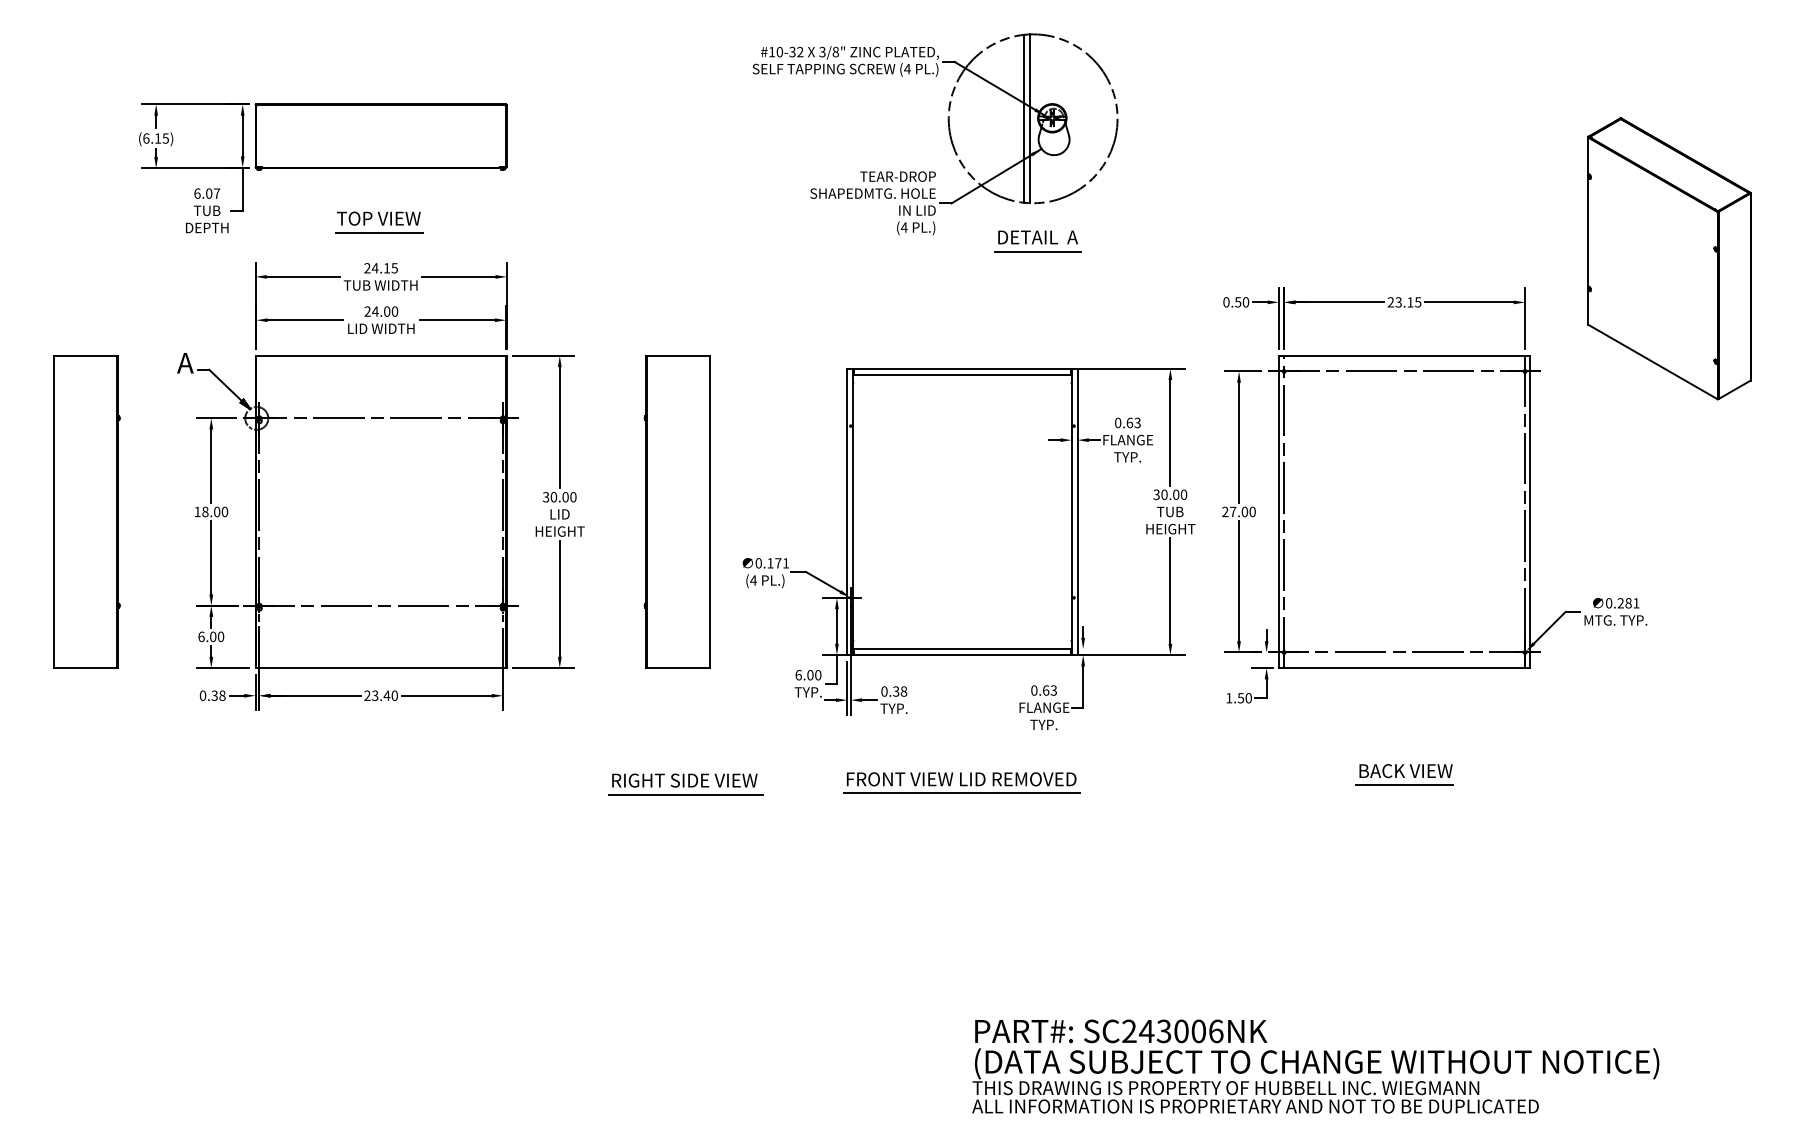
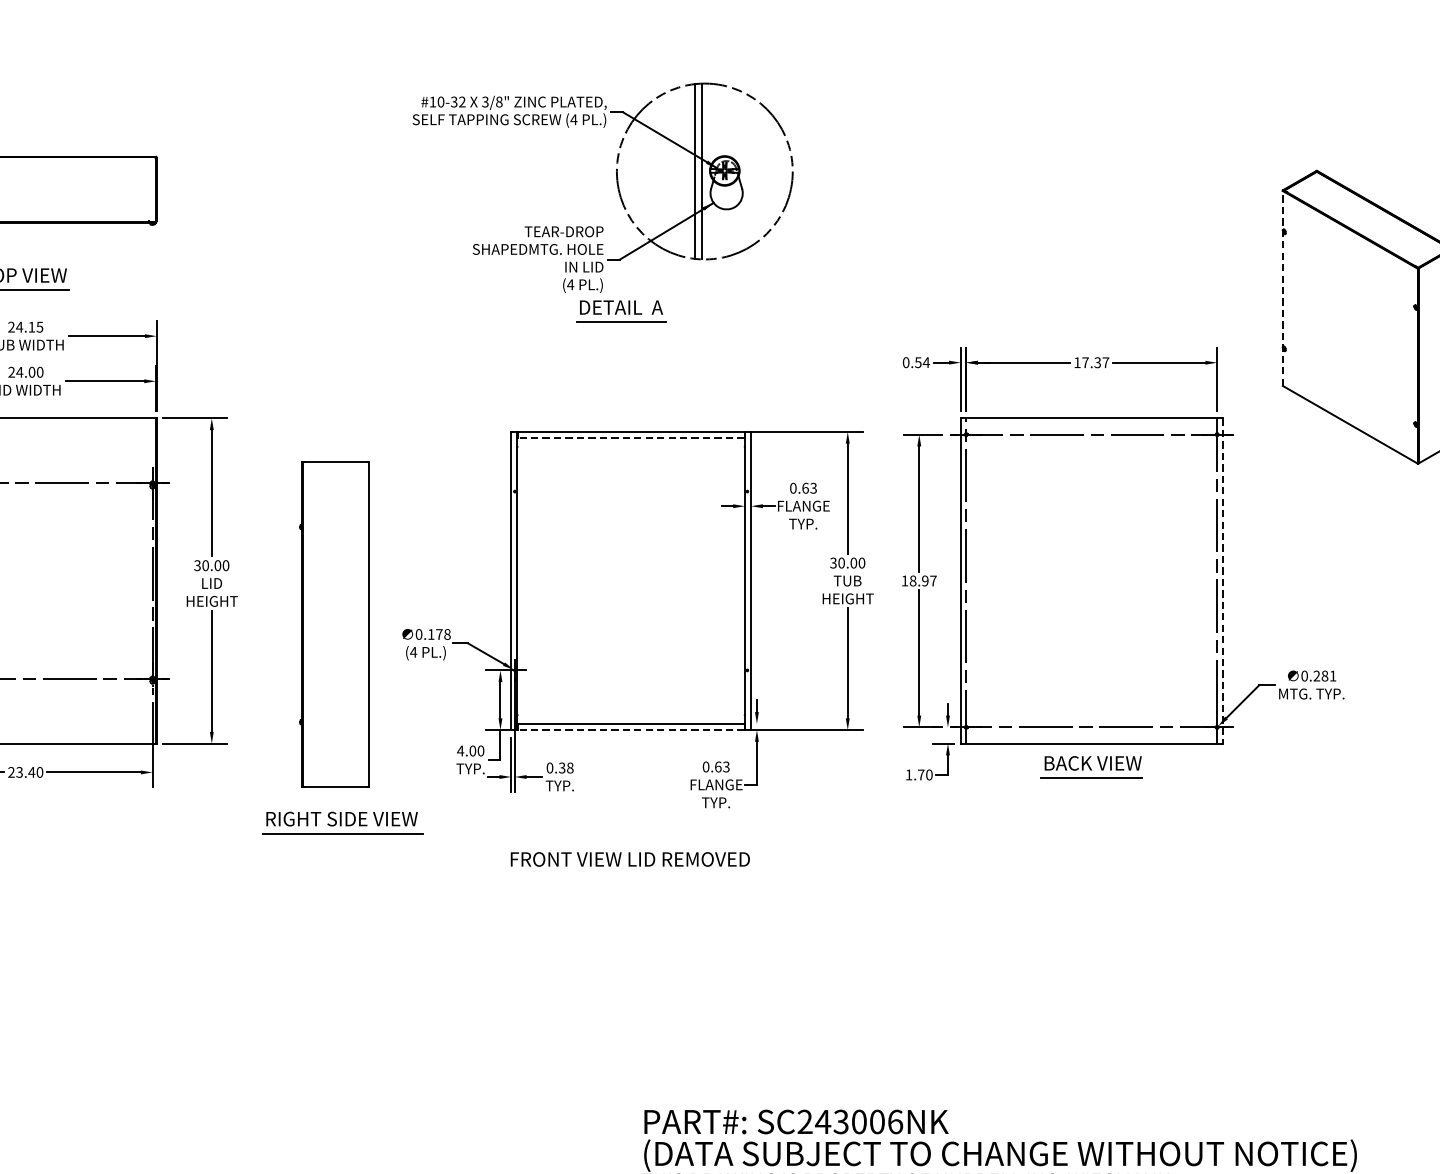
line: (1588, 231) -> (1283, 288), solid -> dashed
part: (1037, 241) -> (620, 311), moved
text: (1245, 302) -> (925, 362), 0.50 -> 0.54
text: (1404, 302) -> (1091, 362), 23.15 -> 17.37
line: (962, 374) -> (631, 437), solid -> dashed
part: (676, 511) -> (333, 624), moved
text: (1238, 511) -> (918, 580), 27.00 -> 18.97
line: (1530, 512) -> (1222, 581), solid -> dashed
text: (786, 563) -> (447, 634), 0.171 -> 0.178
line: (962, 655) -> (631, 730), solid -> dashed
text: (798, 675) -> (460, 751), 6.00 -> 4.00
text: (1240, 698) -> (920, 775), 1.50 -> 1.70
part: (1404, 774) -> (1091, 766), moved
part: (685, 784) -> (342, 823), moved
line: (961, 793) -> (630, 874), removed

